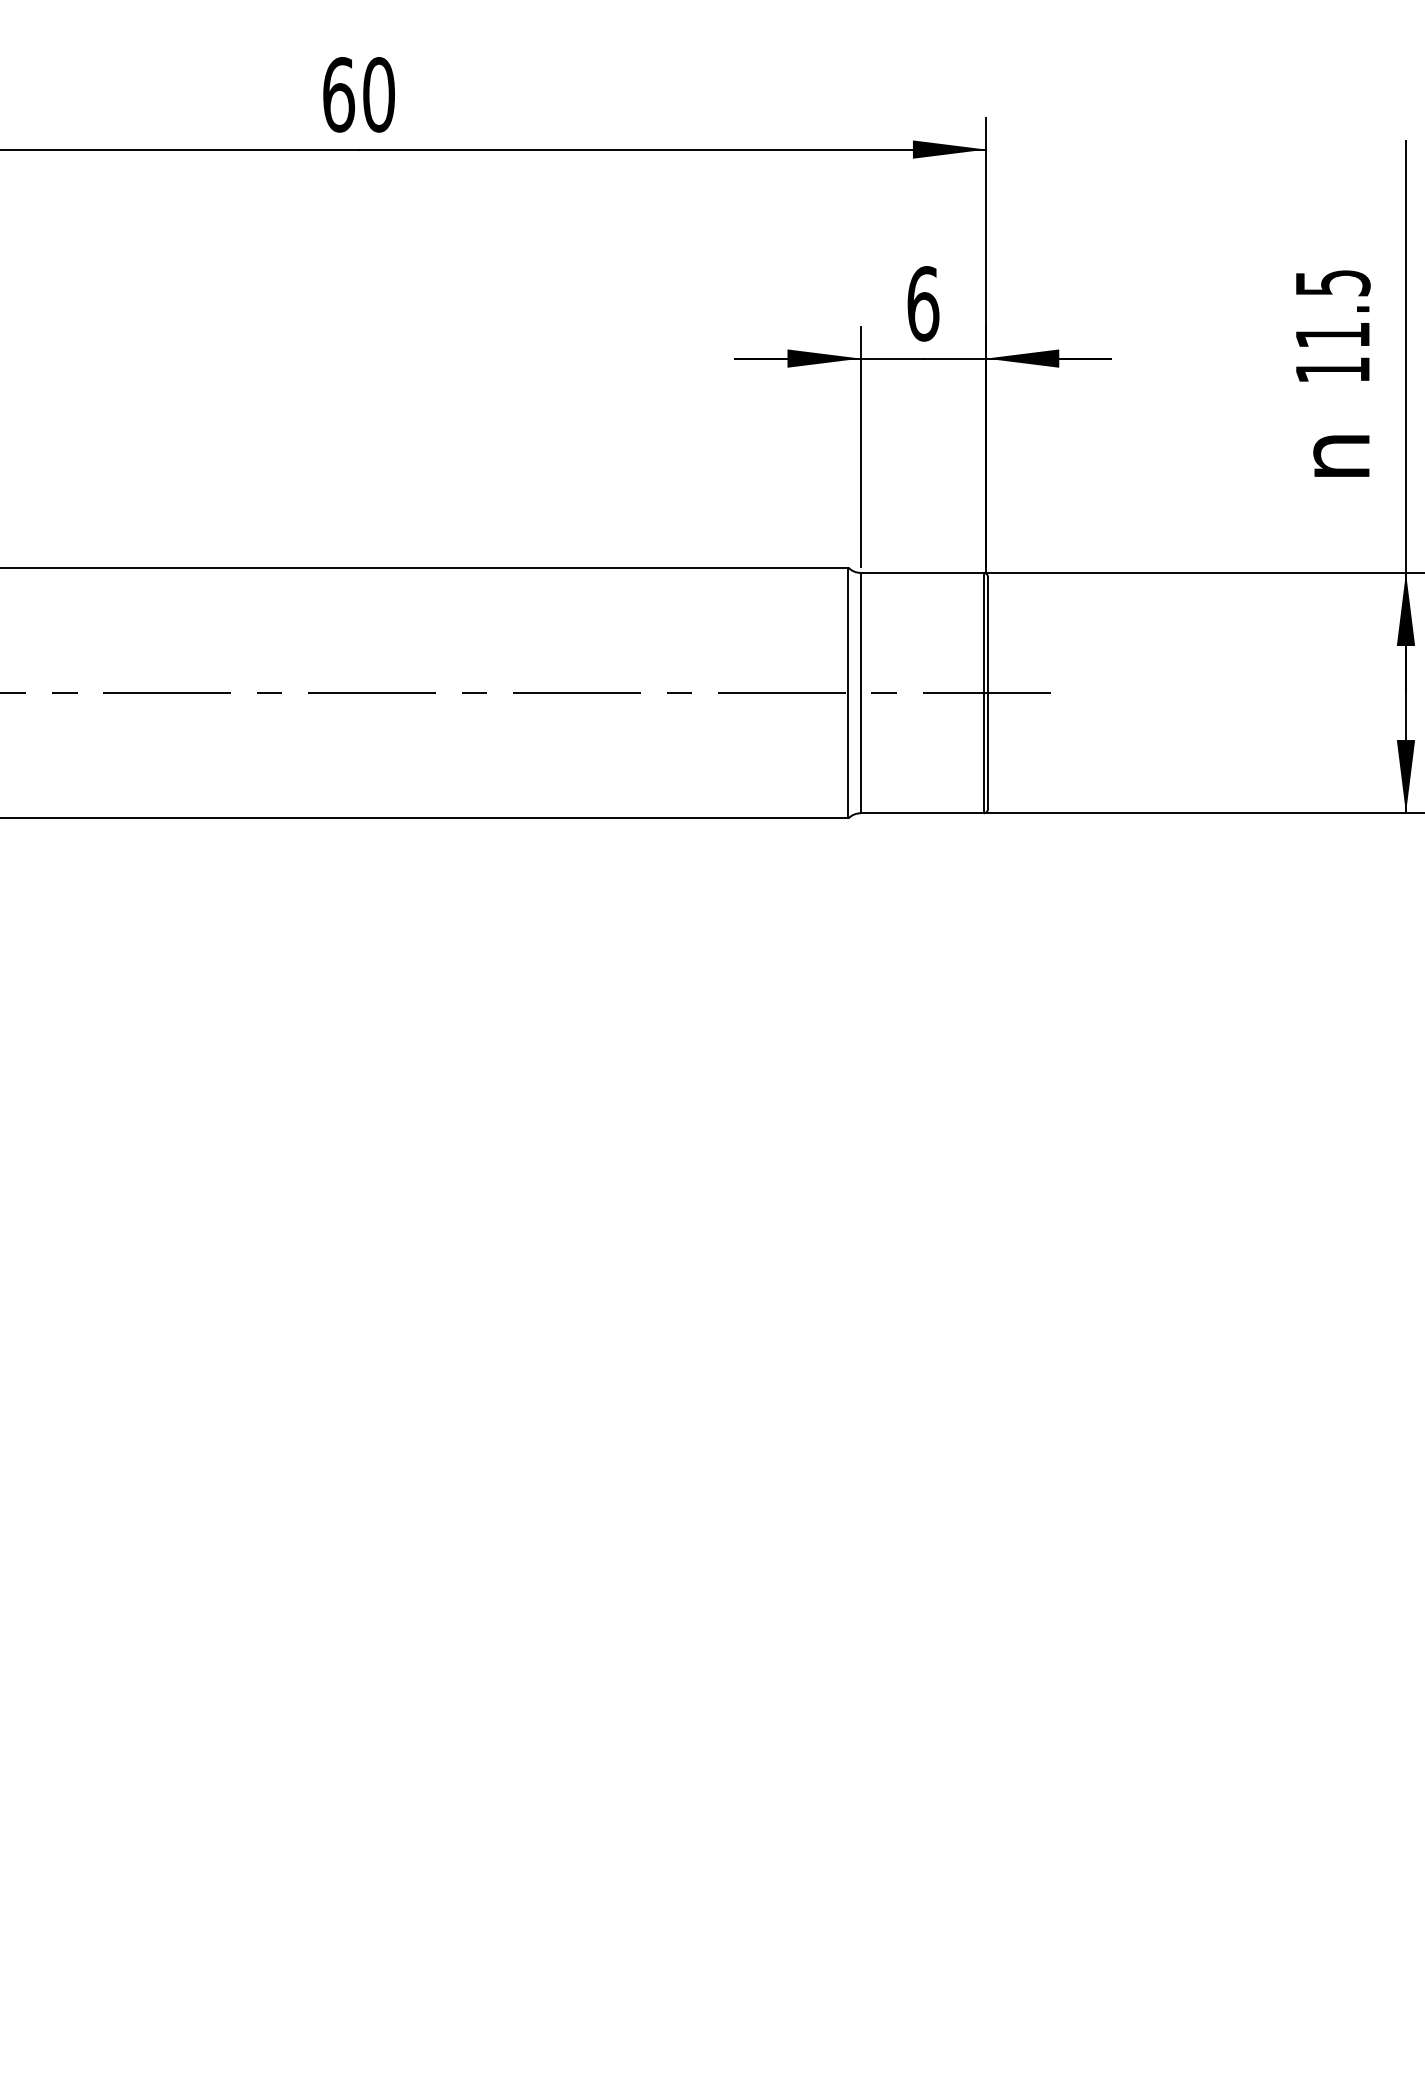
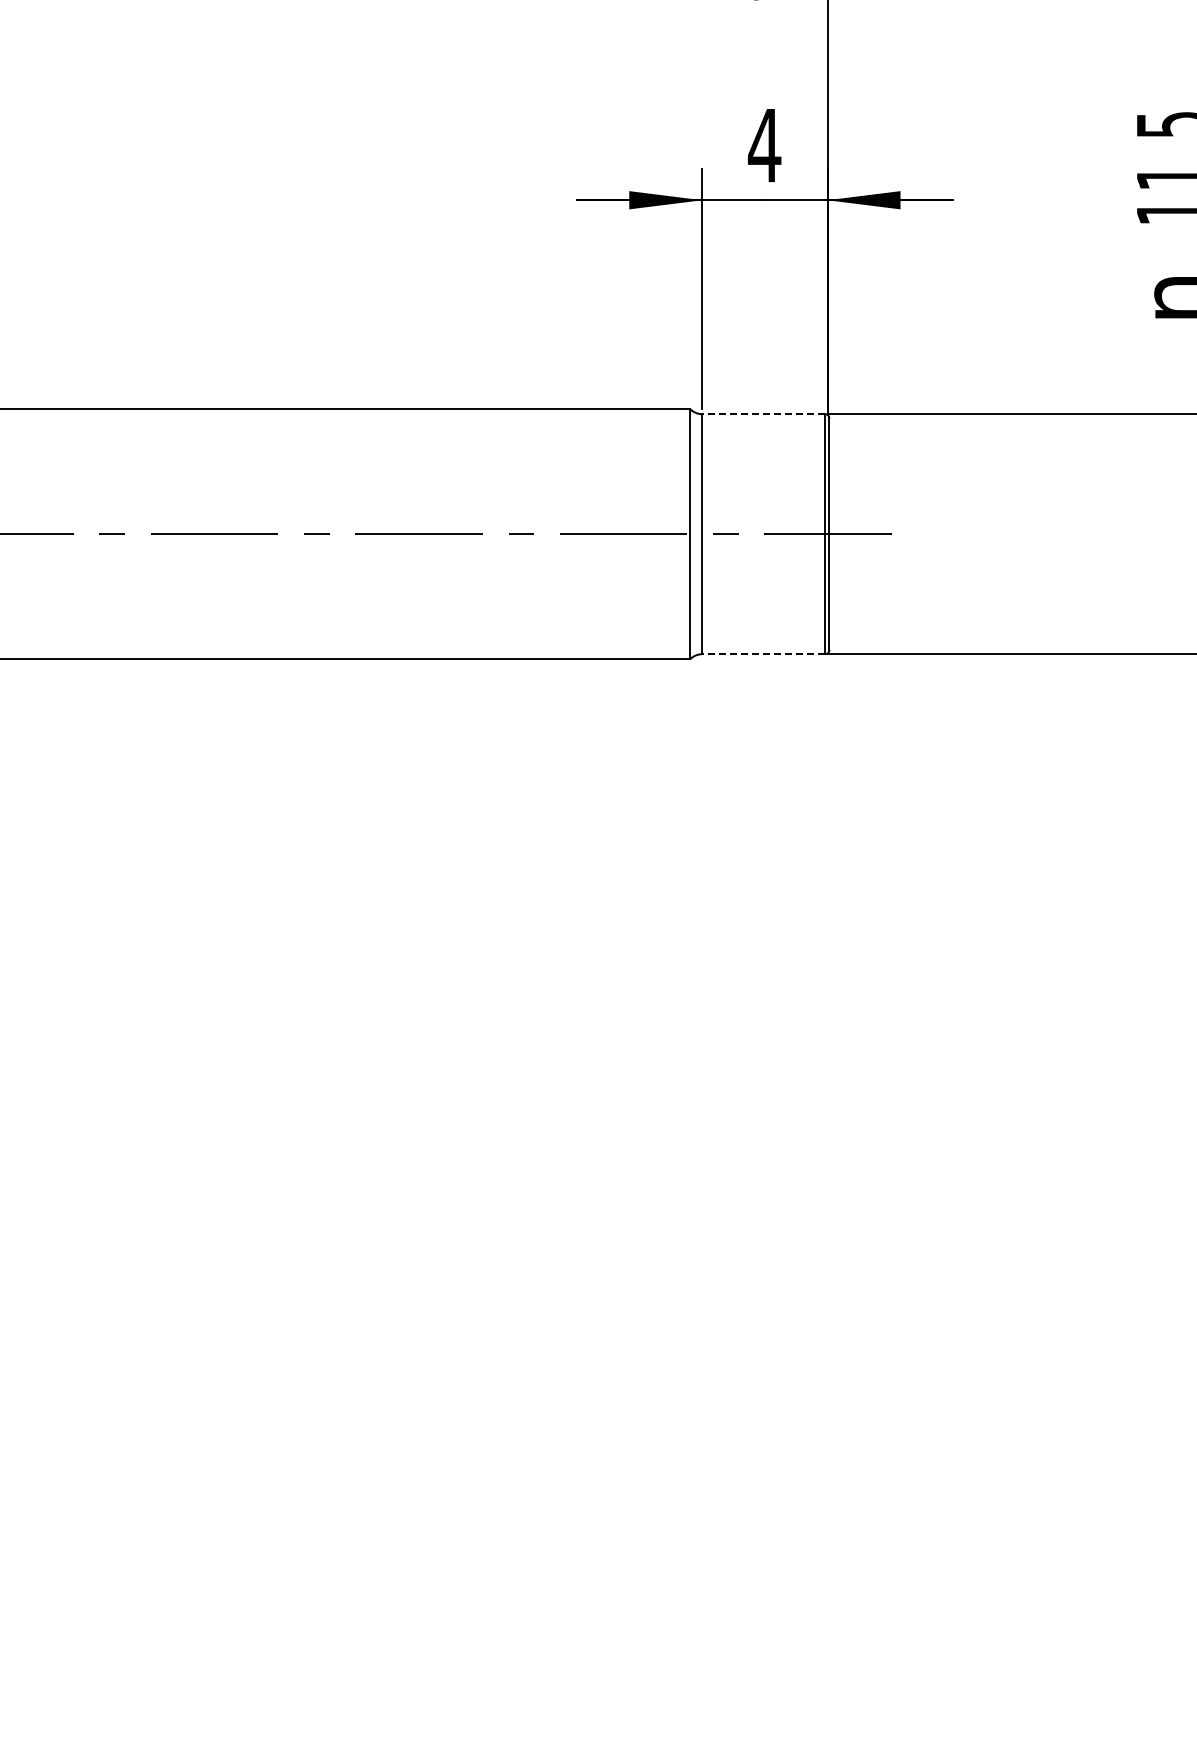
text: (922, 303) -> (764, 145), 6 -> 4
line: (922, 572) -> (764, 413), solid -> dashed
line: (922, 813) -> (764, 654), solid -> dashed

